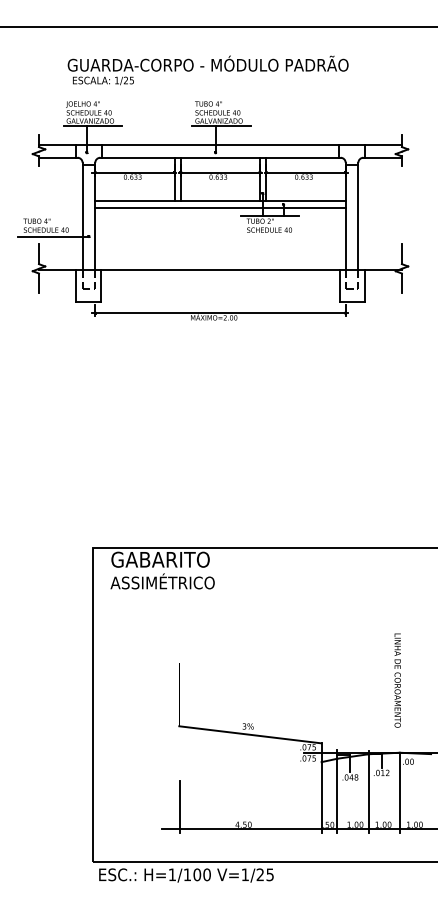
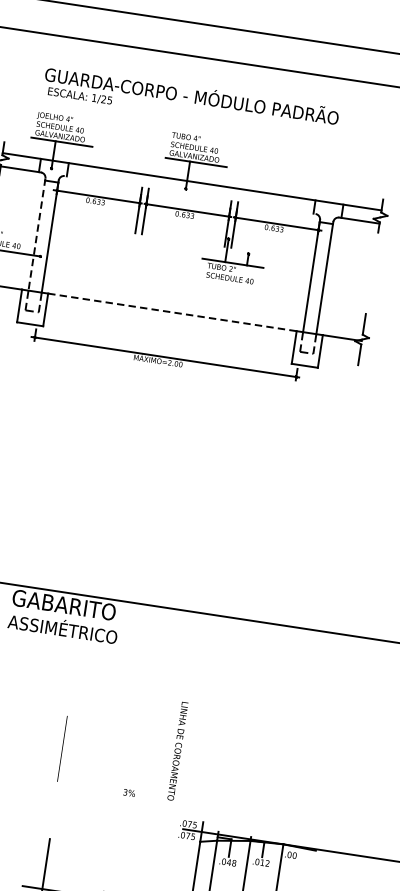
line: (220, 157) -> (190, 194), removed
line: (220, 201) -> (183, 240), removed
line: (220, 207) -> (182, 246), removed
line: (82, 216) -> (36, 234), solid -> dashed
line: (220, 270) -> (172, 312), solid -> dashed
text: (397, 680) -> (177, 751), moved
line: (250, 734) -> (130, 801), removed

